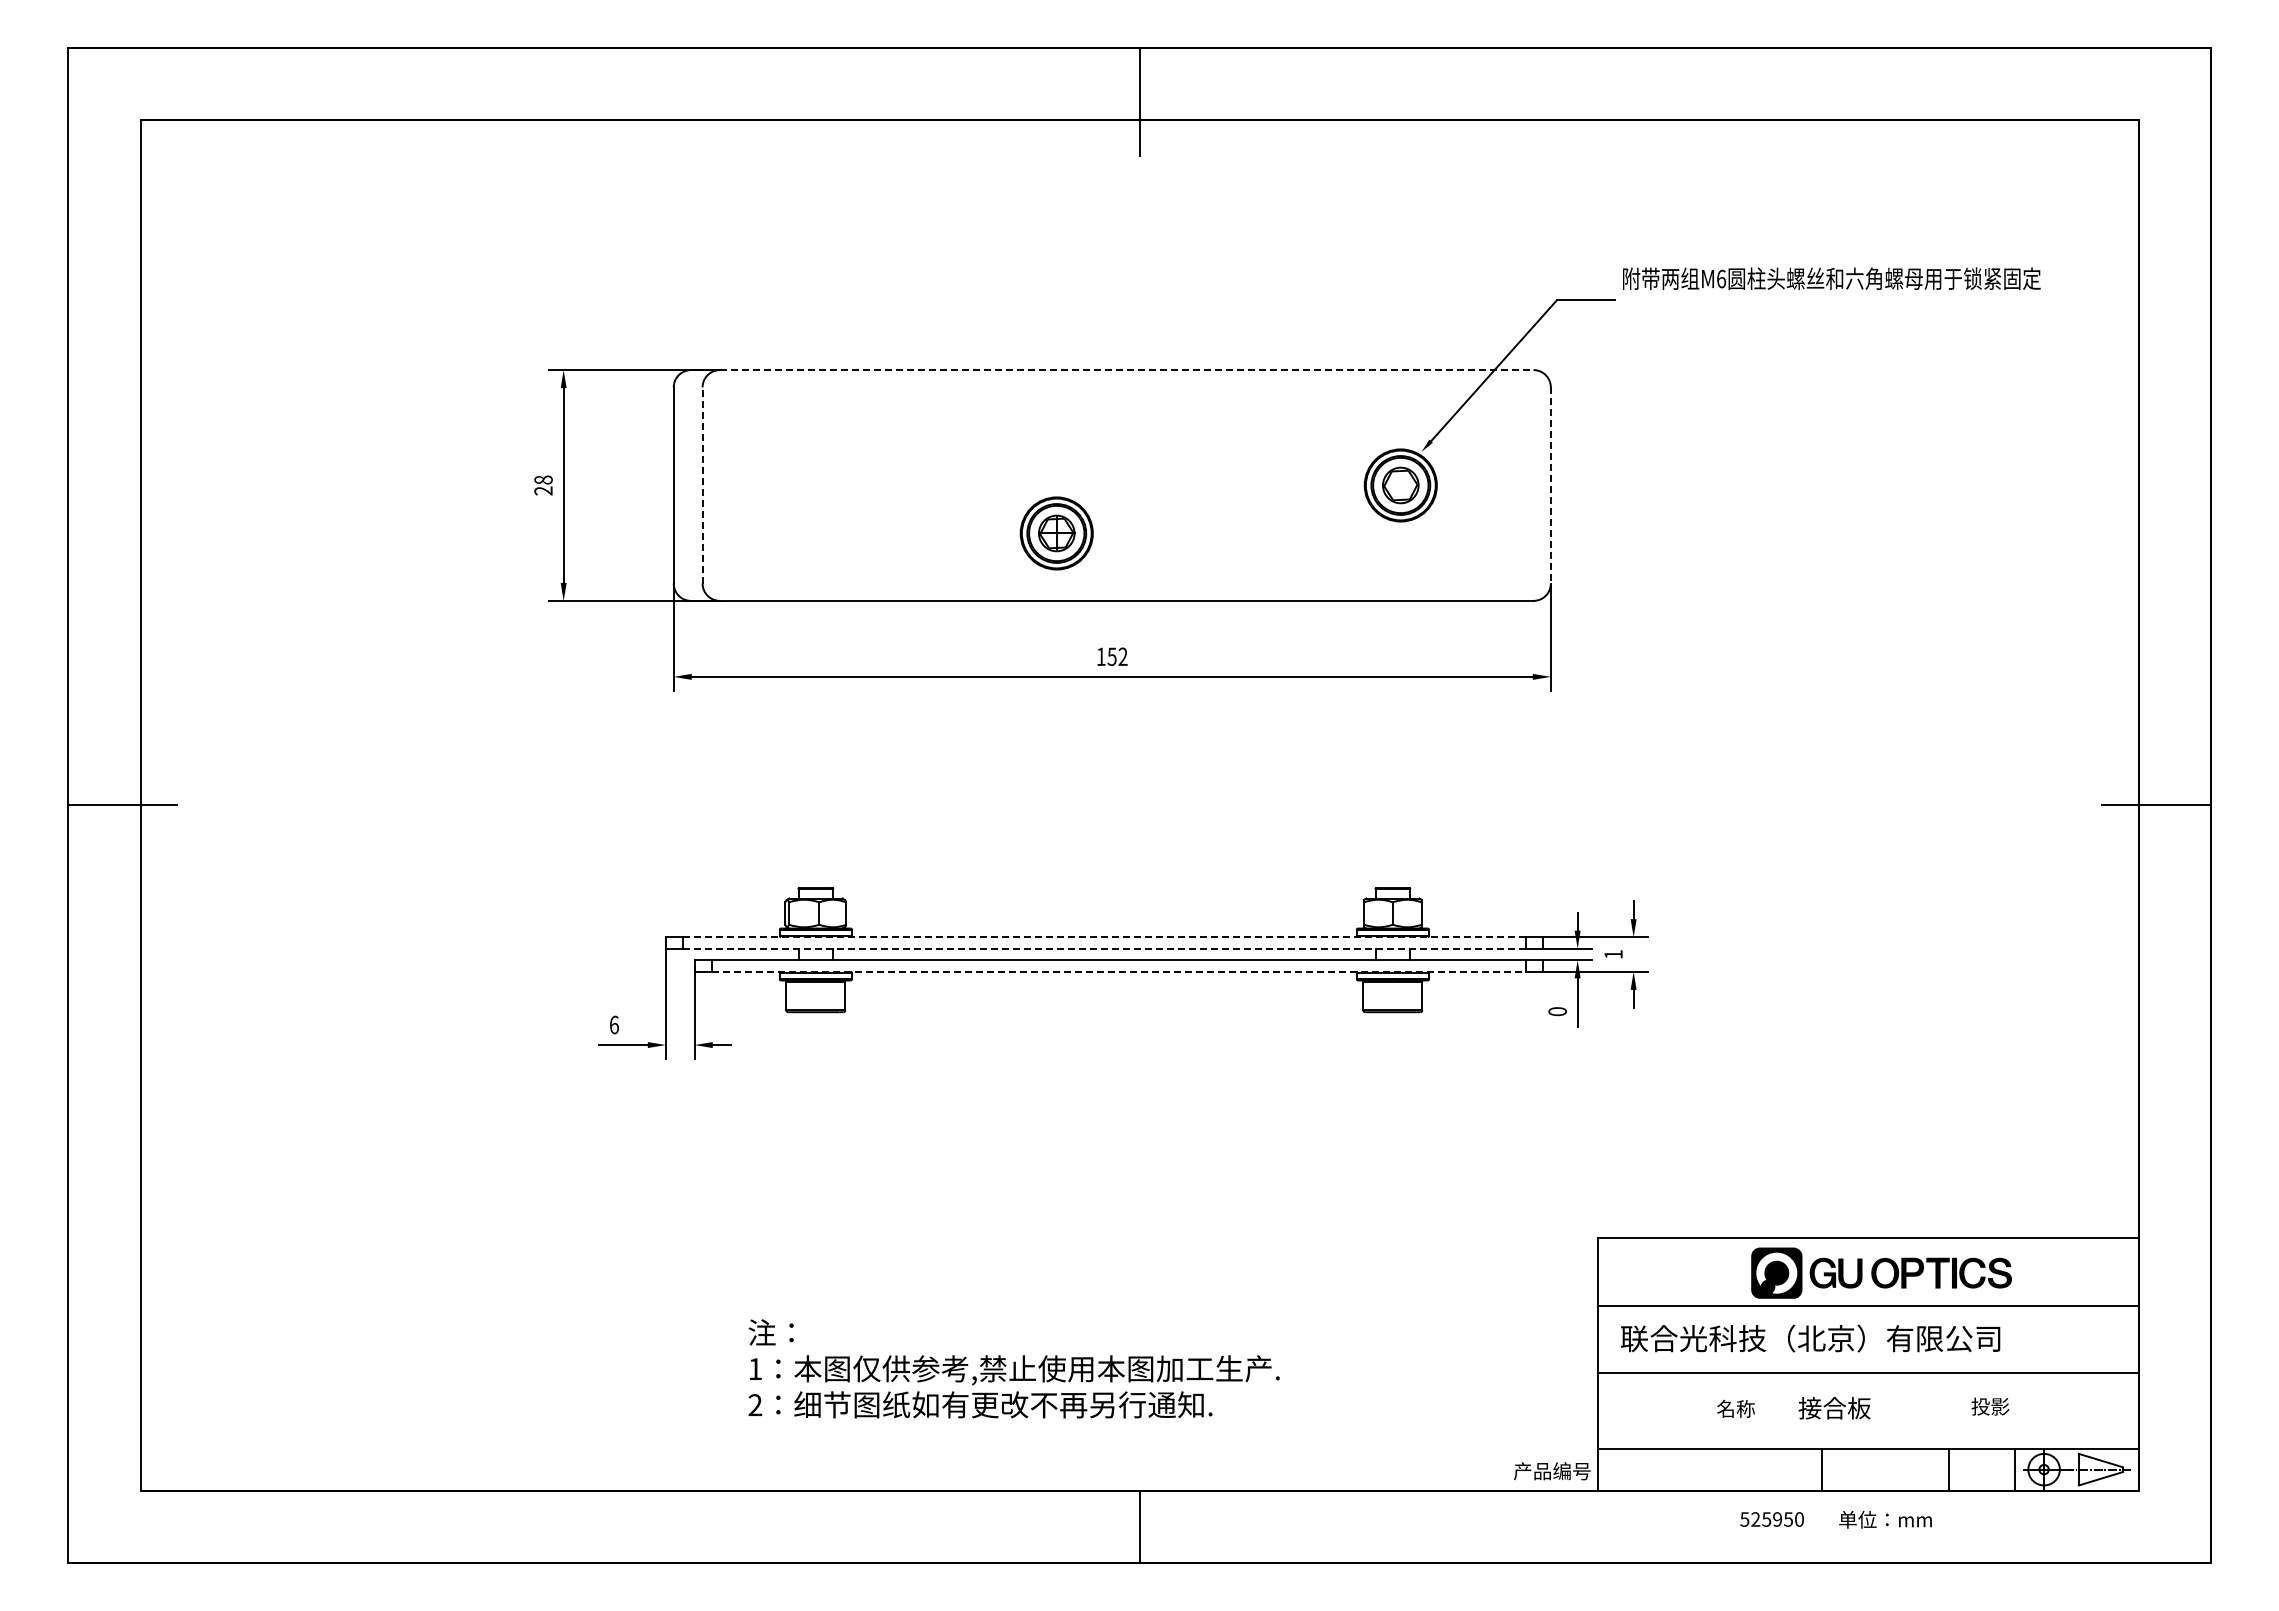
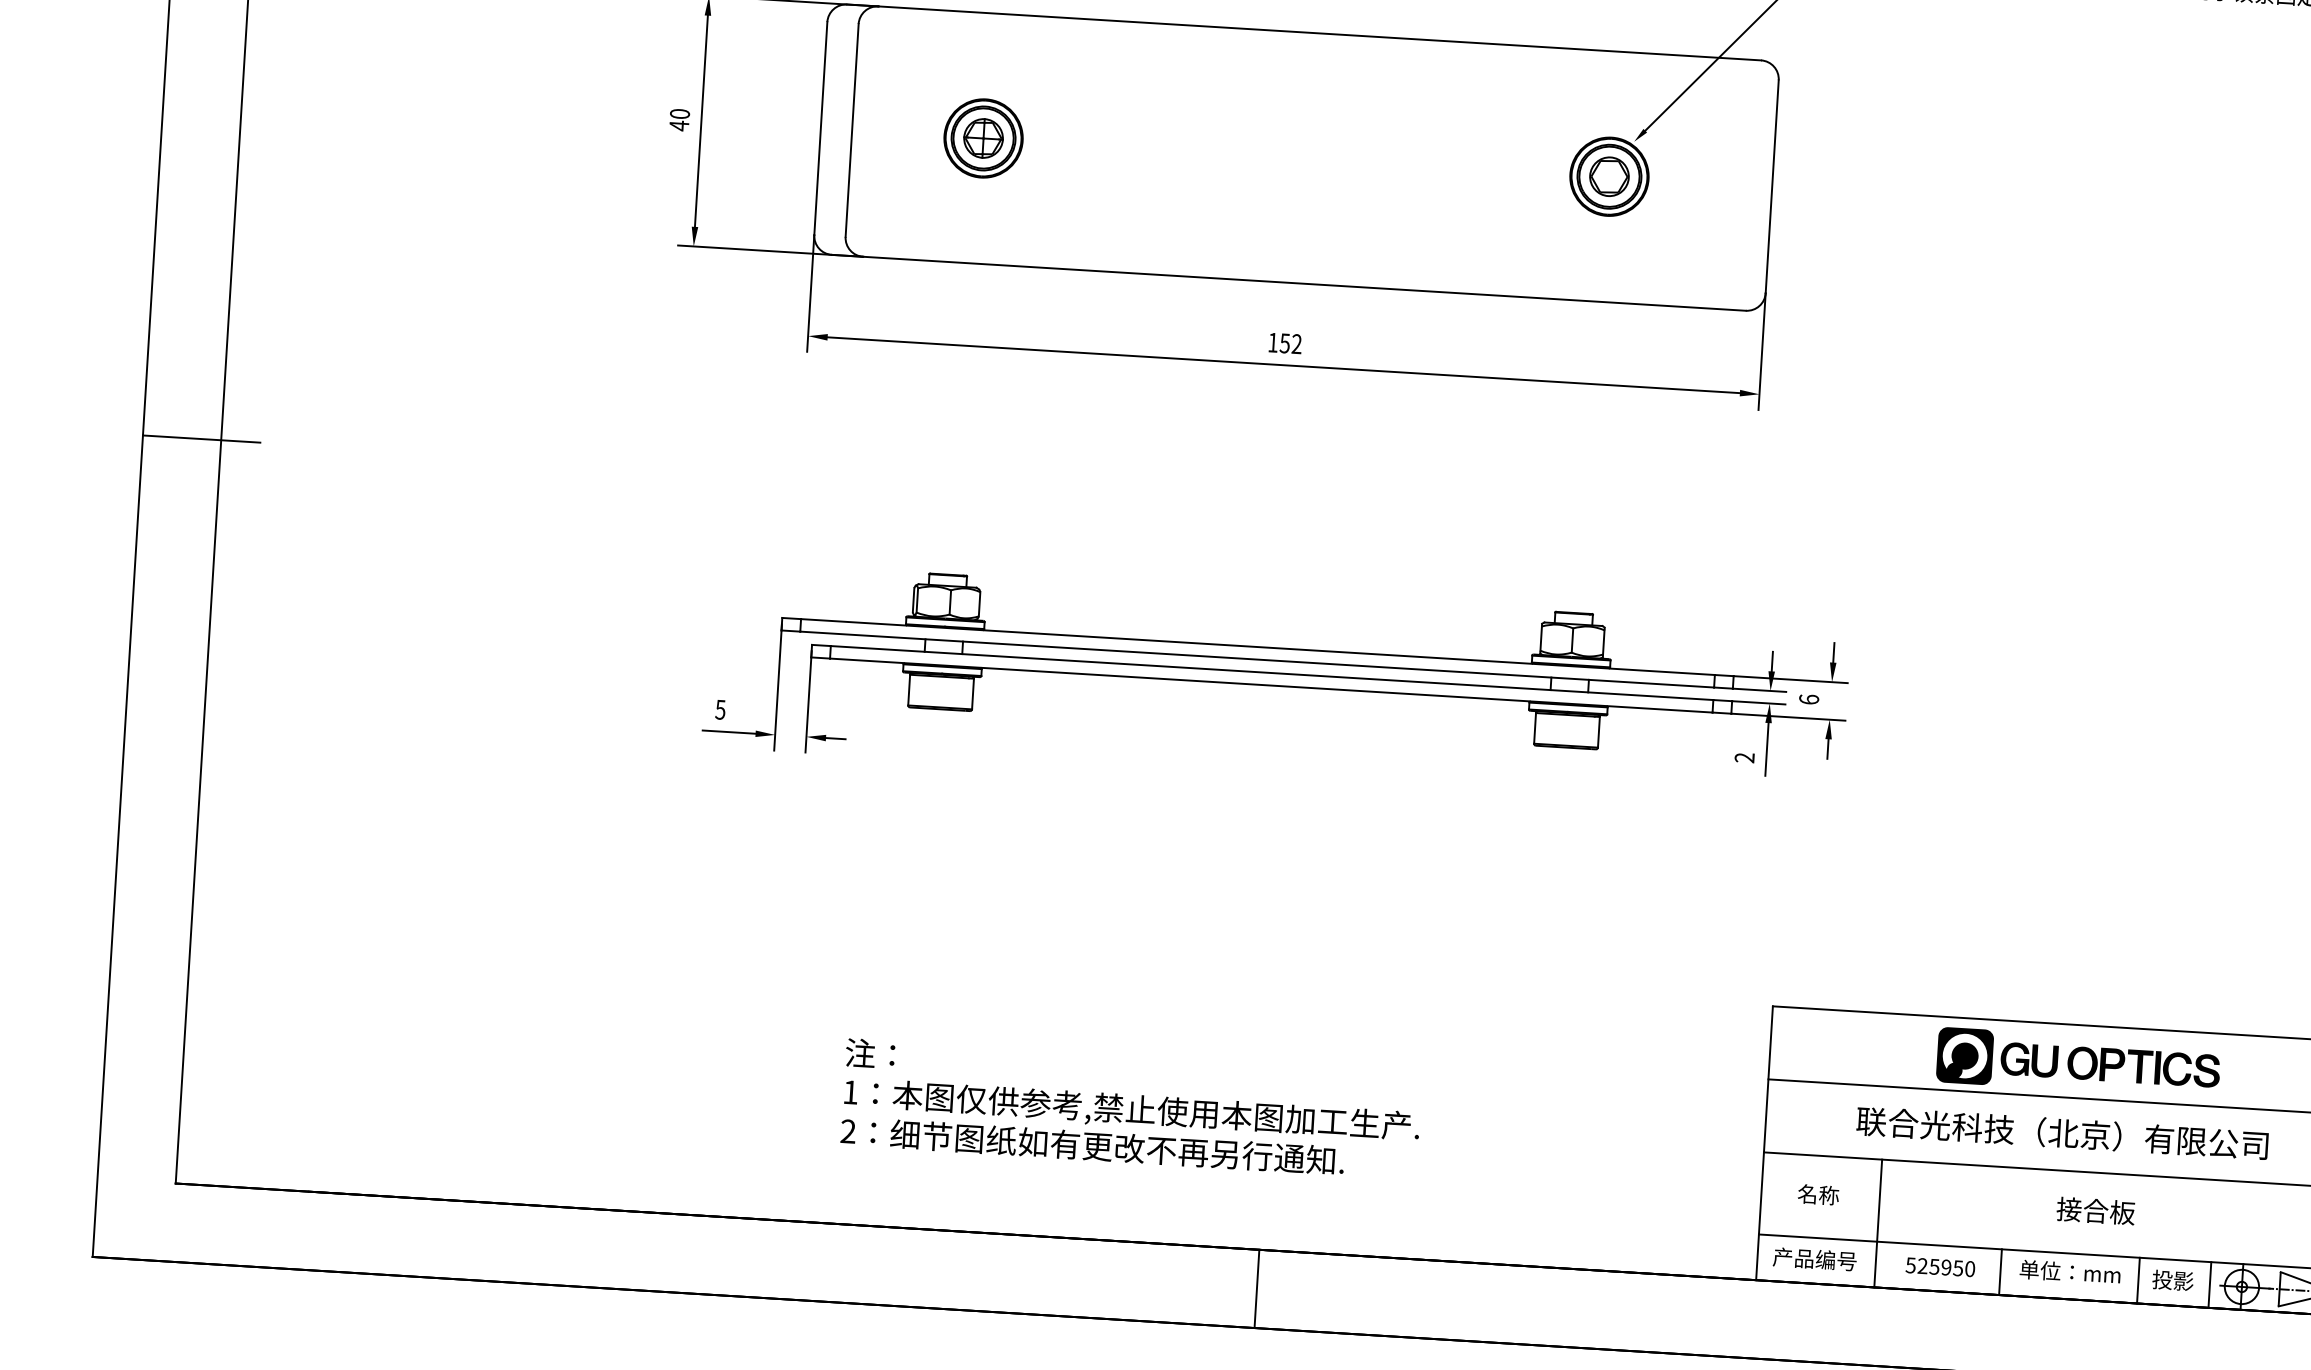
line: (1126, 370) -> (1319, 33), dashed -> solid
text: (543, 485) -> (679, 119), 28 -> 40
line: (702, 485) -> (852, 130), dashed -> solid
line: (1550, 486) -> (1771, 187), dashed -> solid
part: (1056, 533) -> (983, 138), moved
line: (1104, 937) -> (1258, 647), dashed -> solid
line: (1104, 948) -> (1257, 659), dashed -> solid
text: (1613, 954) -> (1809, 699), 1 -> 6
line: (1118, 971) -> (1271, 685), dashed -> solid
text: (1557, 1011) -> (1744, 757), 0 -> 2
text: (613, 1024) -> (719, 709), 6 -> 5
text: (1810, 1338) -> (2062, 1133), moved
text: (1990, 1406) -> (2173, 1280), moved
text: (1735, 1408) -> (1817, 1194), moved
text: (1834, 1408) -> (2095, 1211), moved
line: (1706, 1431) -> (1878, 1223), added
text: (1552, 1471) -> (1815, 1259), moved
text: (1771, 1519) -> (1939, 1267), moved
text: (1885, 1519) -> (2070, 1271), moved

